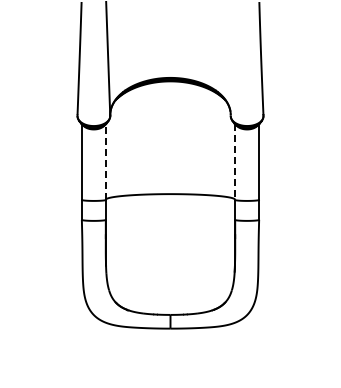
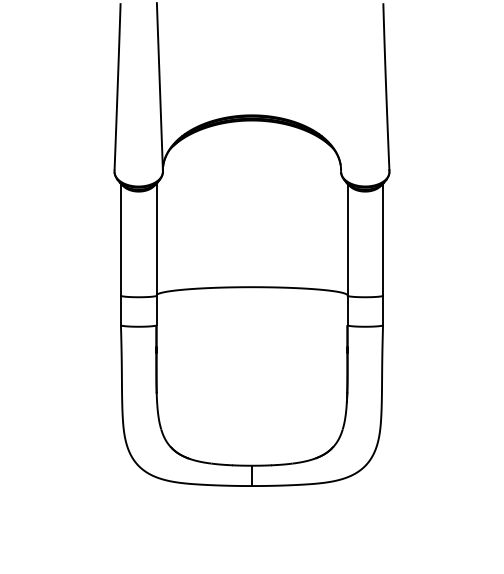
line: (105, 162) -> (155, 240), dashed -> solid
line: (235, 162) -> (348, 240), dashed -> solid

